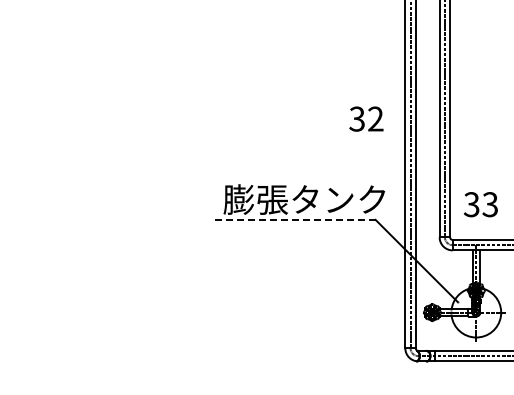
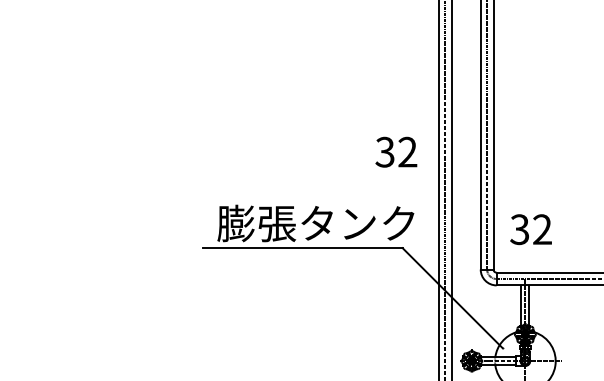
text: (366, 118) -> (396, 151), moved
text: (490, 204) -> (542, 229), 33 -> 32
line: (293, 219) -> (302, 247), dashed -> solid

